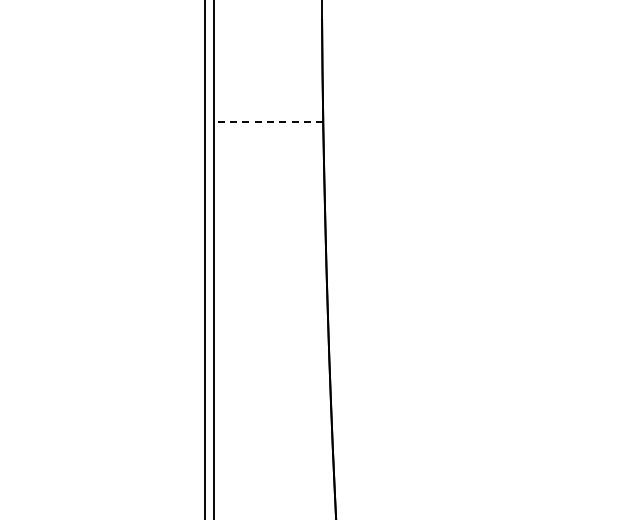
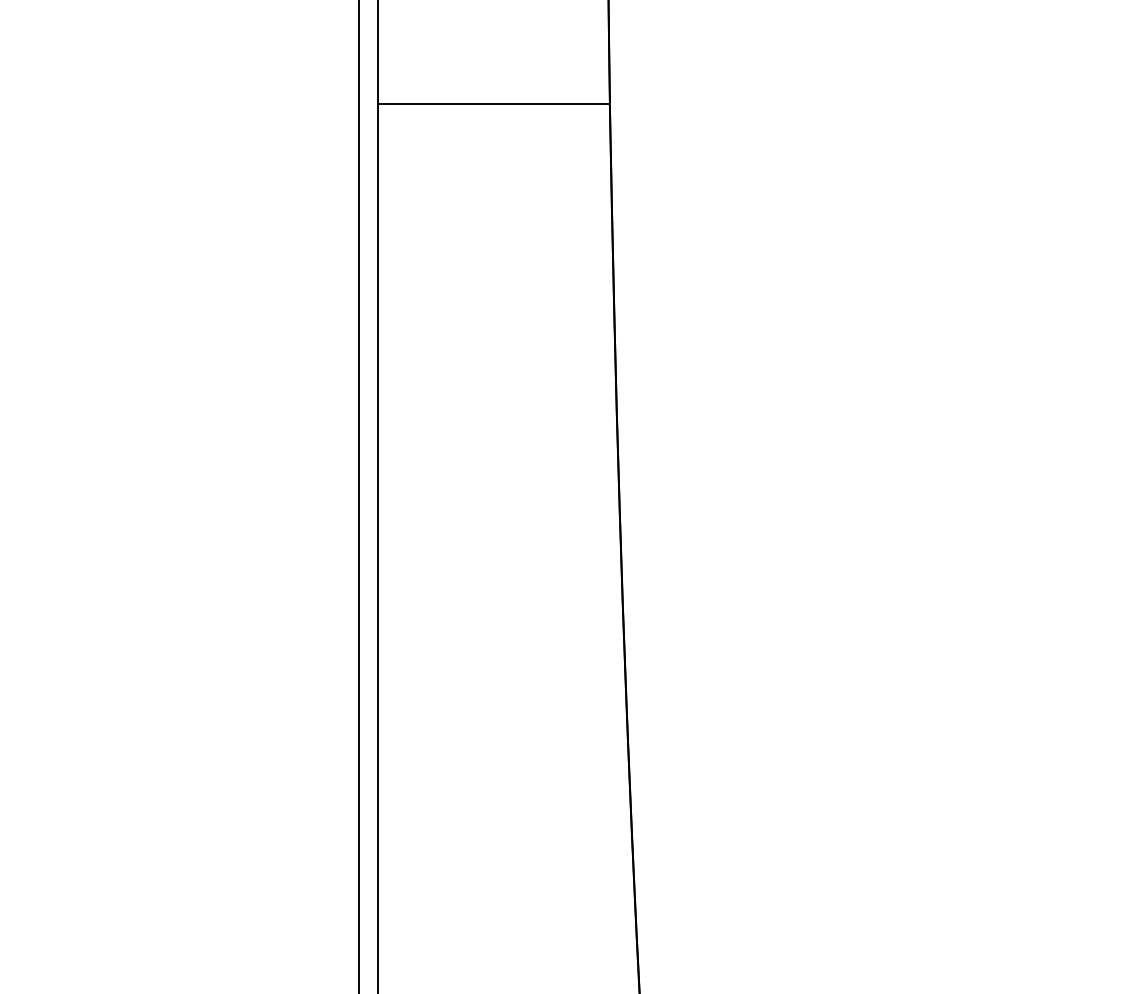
line: (268, 121) -> (493, 103), dashed -> solid

